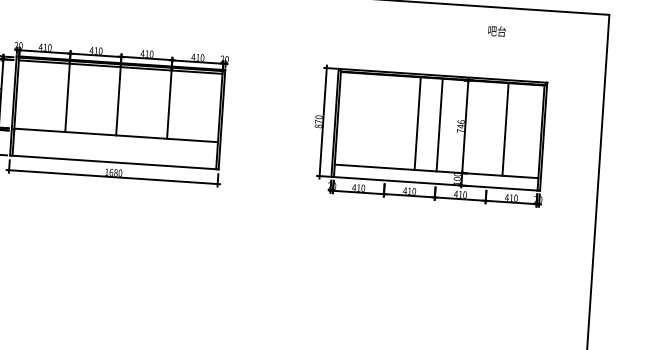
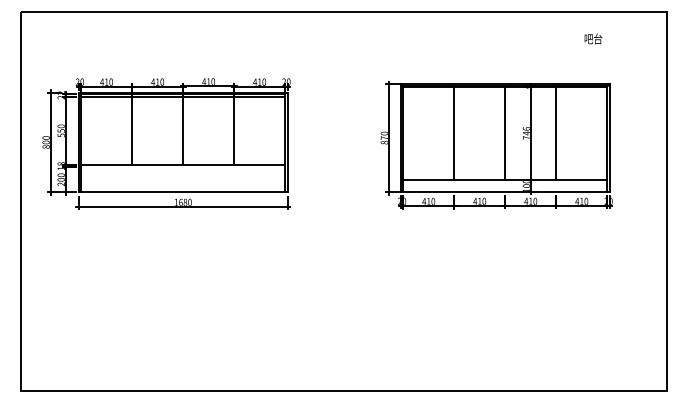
text: (497, 30) -> (593, 38), moved
line: (417, 122) -> (454, 132), moved
line: (505, 128) -> (556, 132), moved

